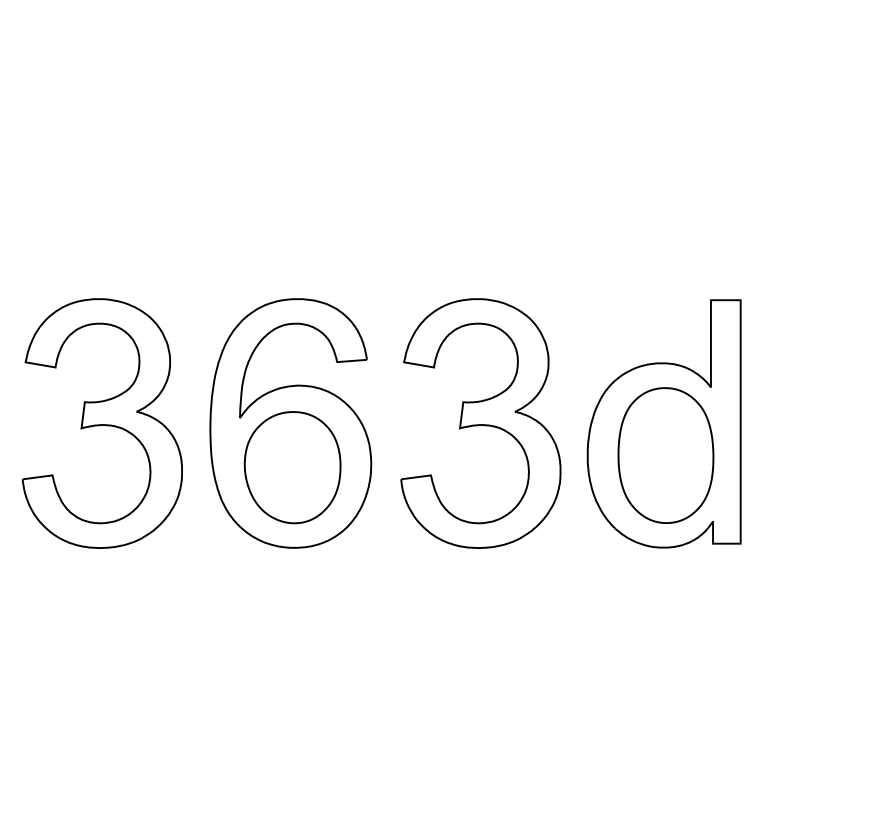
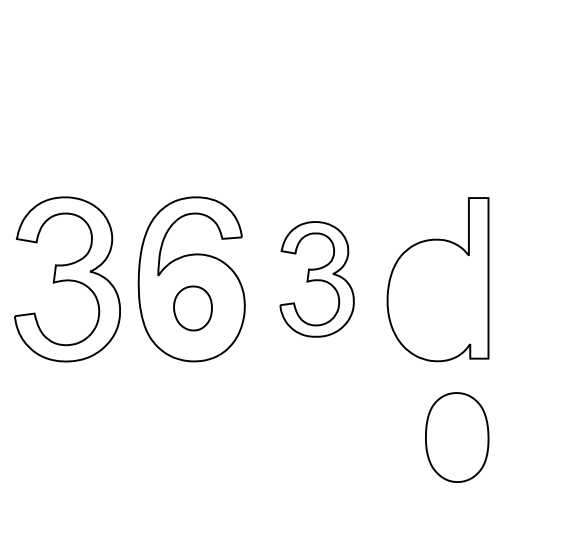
part: (479, 423) -> (316, 279), size x0.7
part: (666, 455) -> (457, 437), moved
part: (291, 467) -> (192, 308), size x0.6

